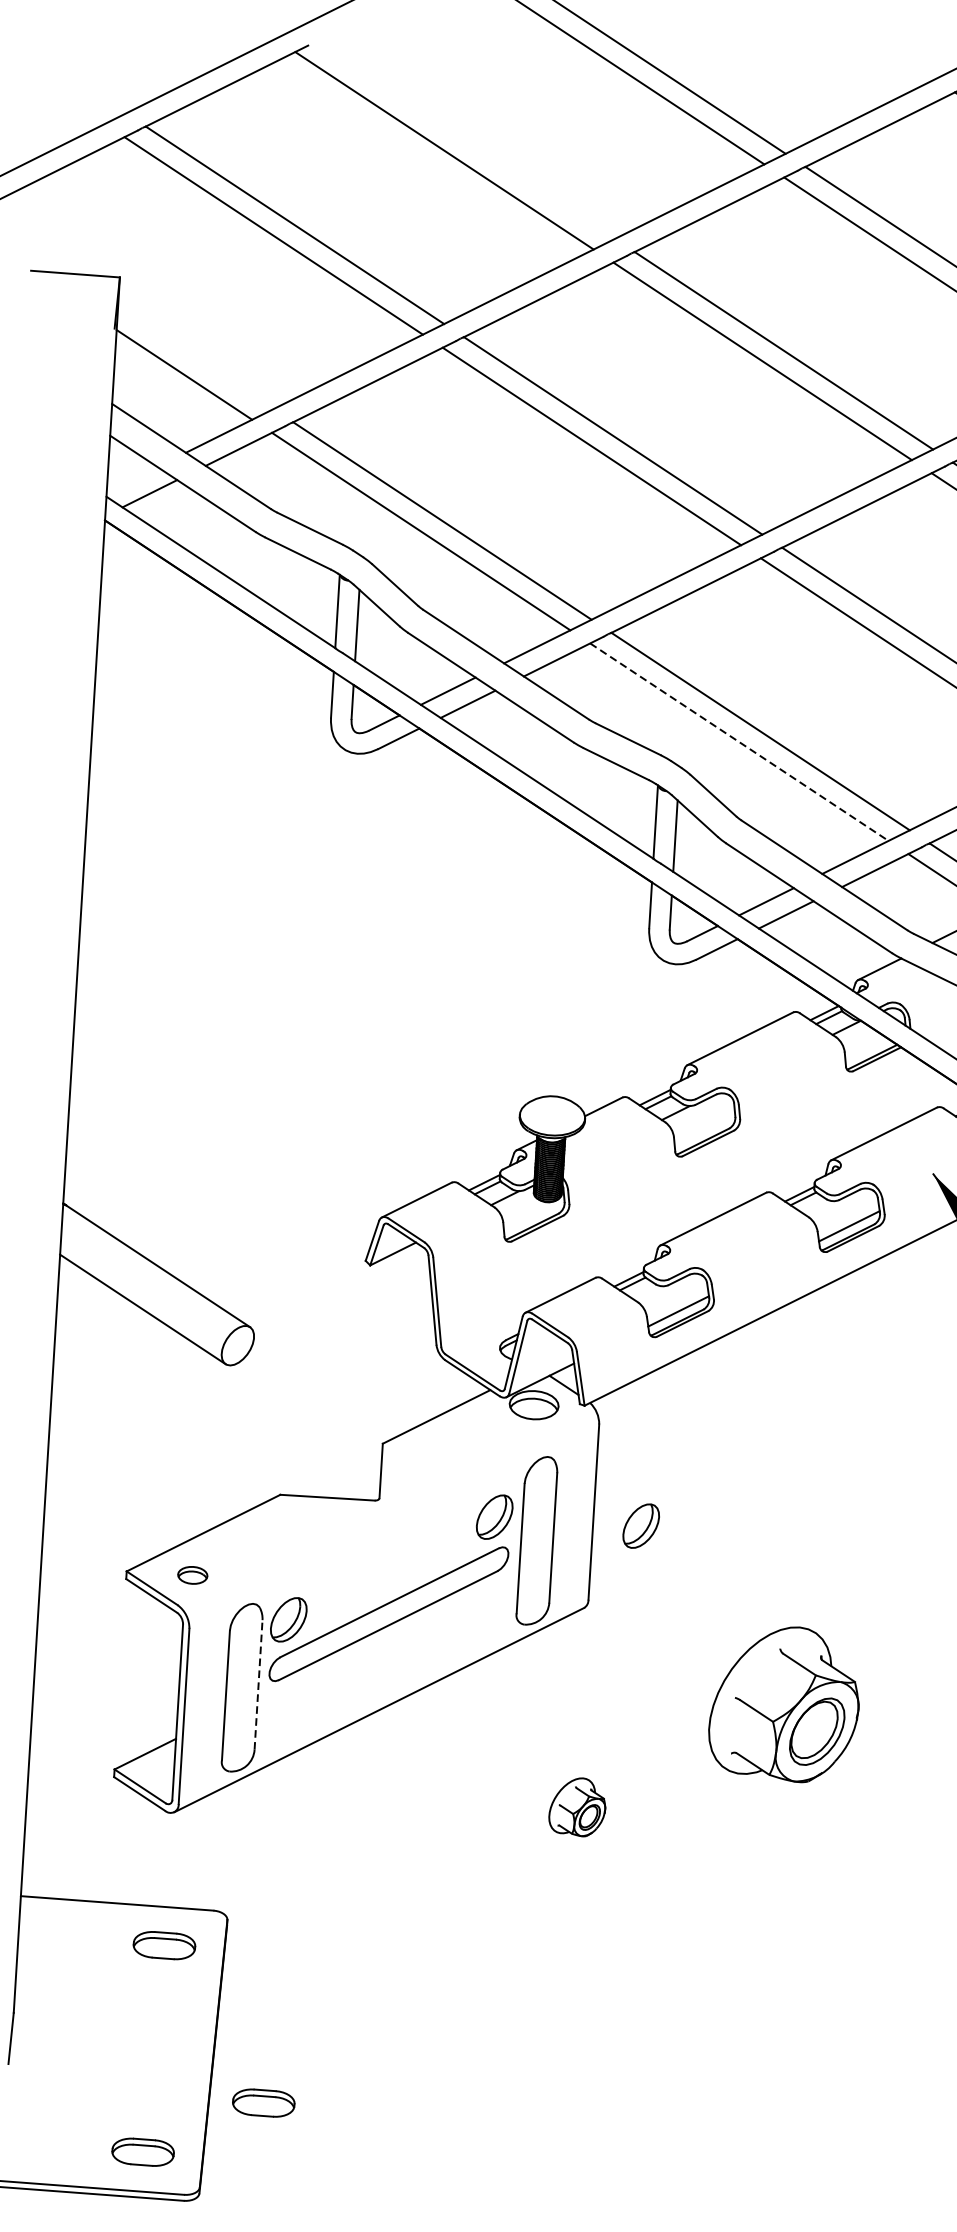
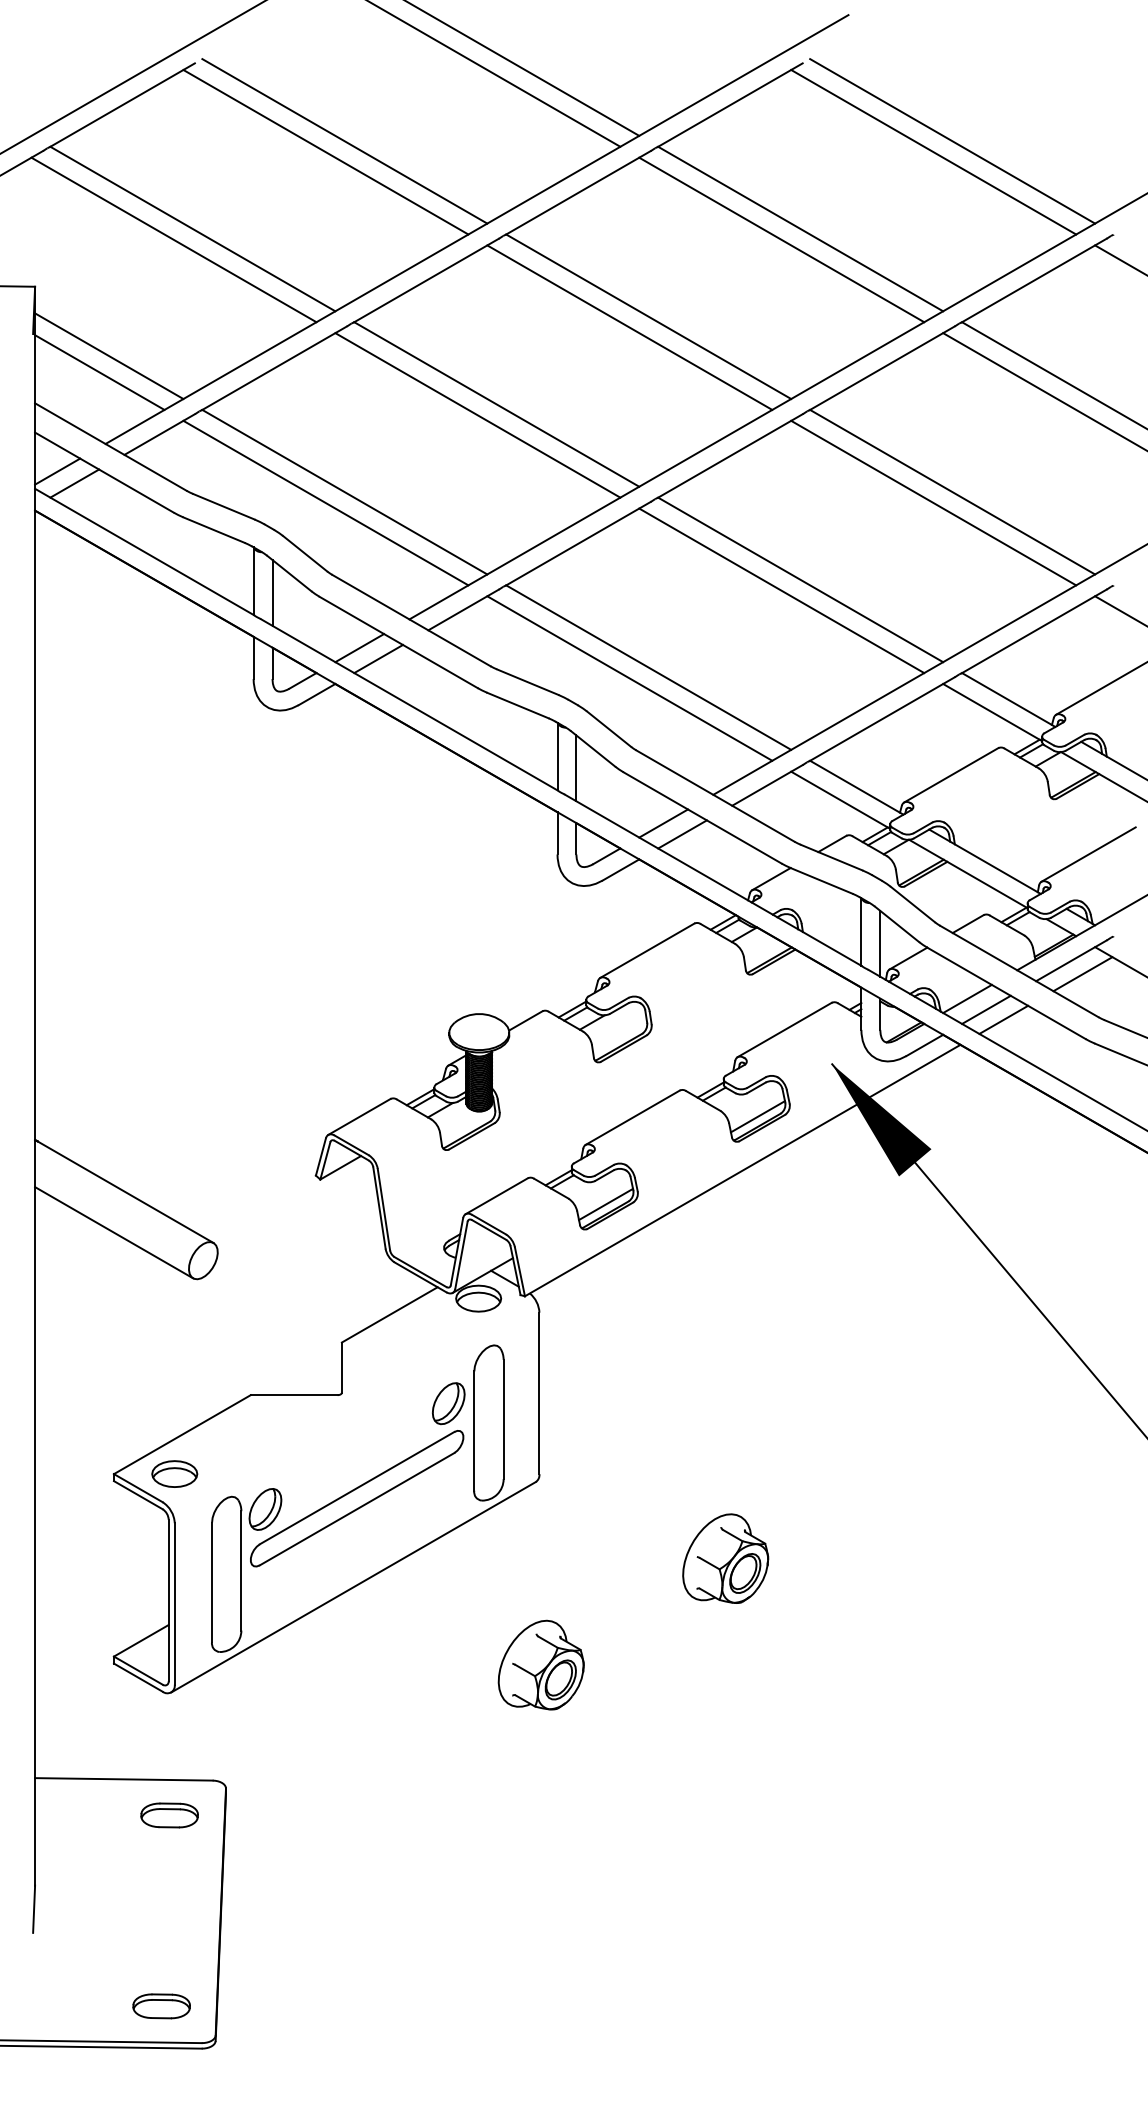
line: (465, 140) -> (344, 141), added
line: (196, 358) -> (109, 356), added
line: (131, 479) -> (57, 471), added
line: (739, 742) -> (629, 678), dashed -> solid
part: (640, 1525) -> (583, 1403), removed
part: (192, 1574) -> (174, 1473), size x1.67
line: (258, 1684) -> (241, 1570), dashed -> solid
part: (784, 1703) -> (725, 1558), size x0.62
part: (576, 1806) -> (540, 1664), size x1.67
part: (263, 2103) -> (269, 1954), removed

